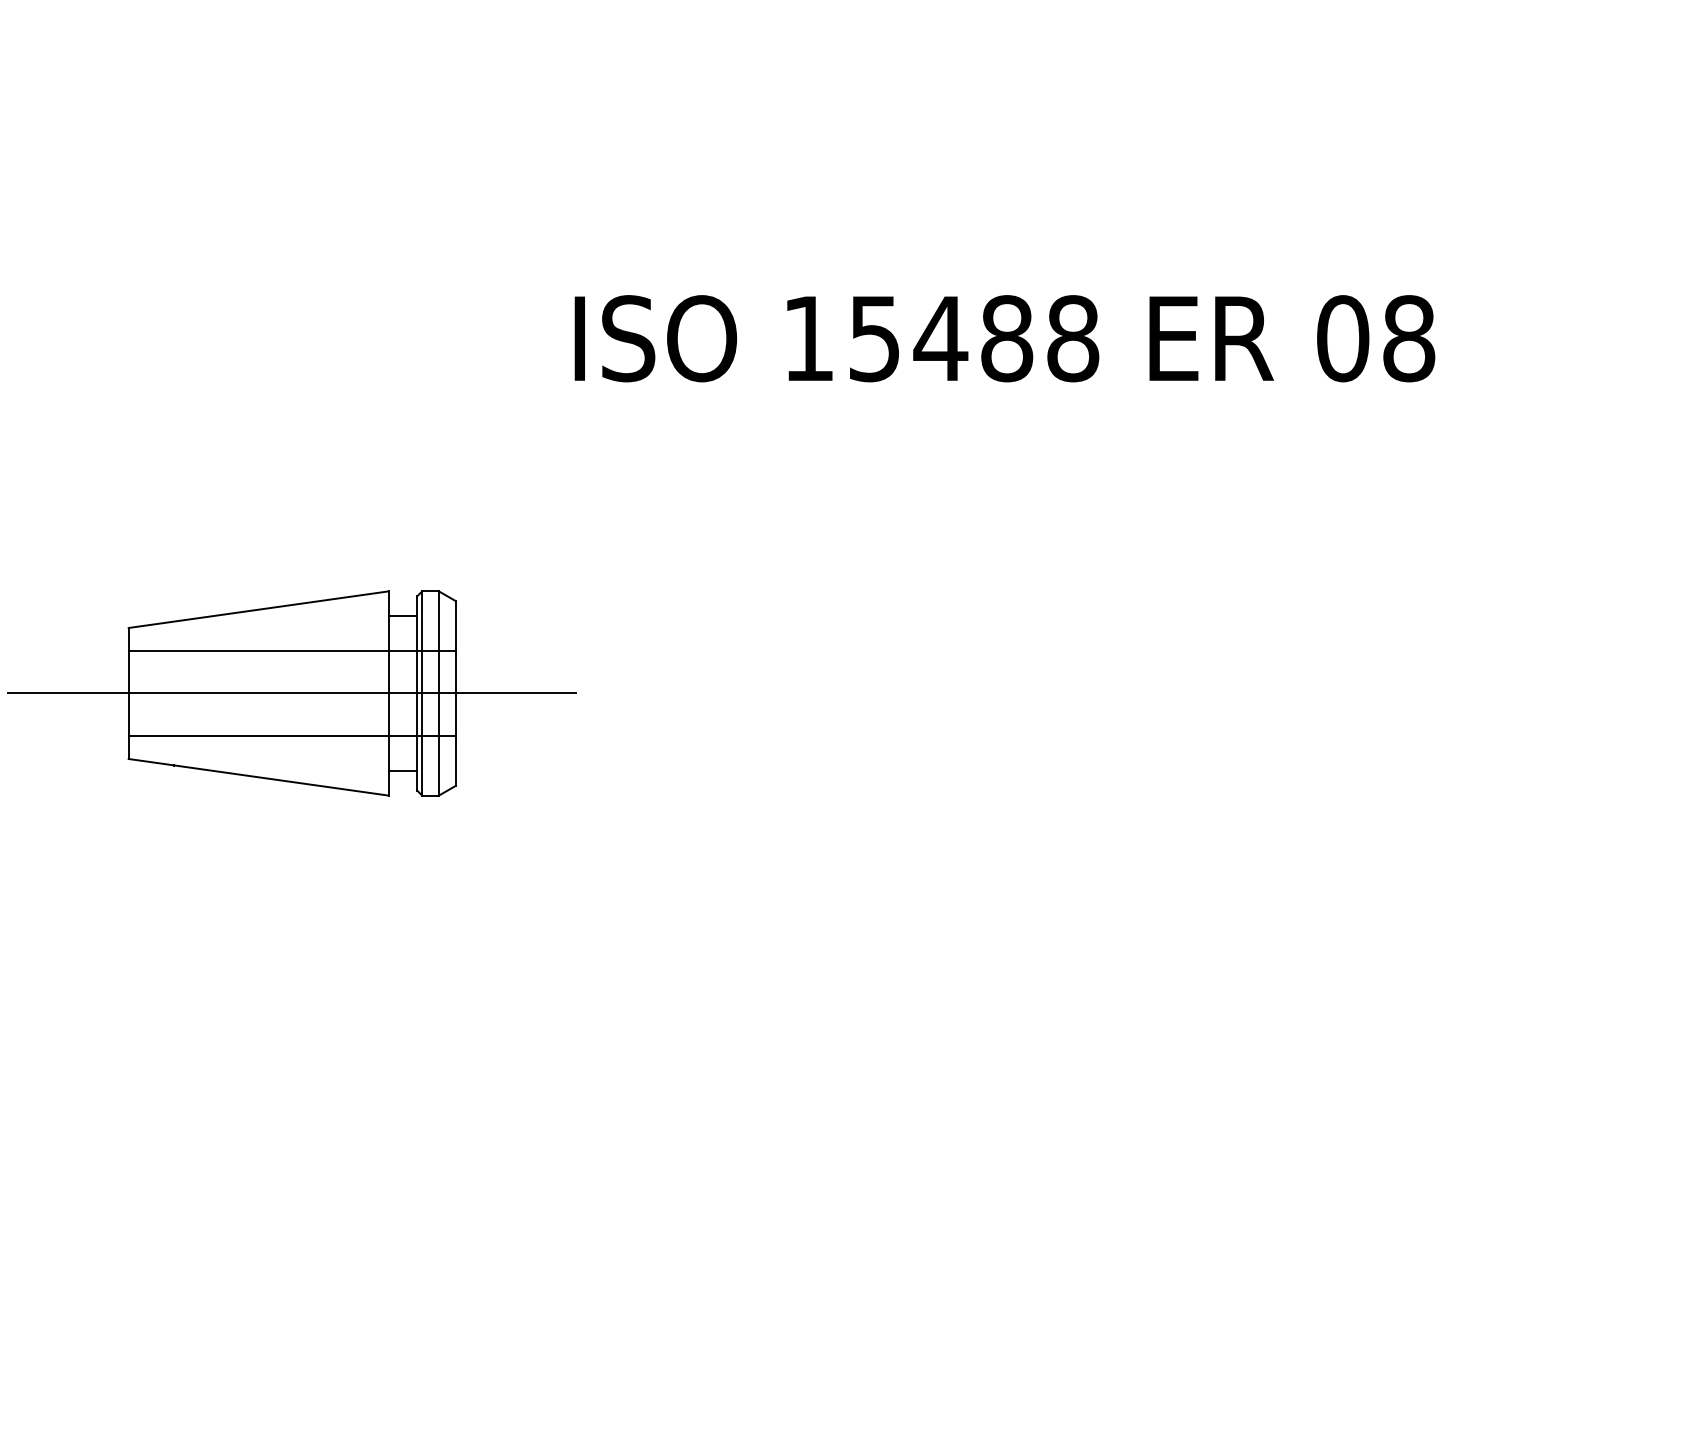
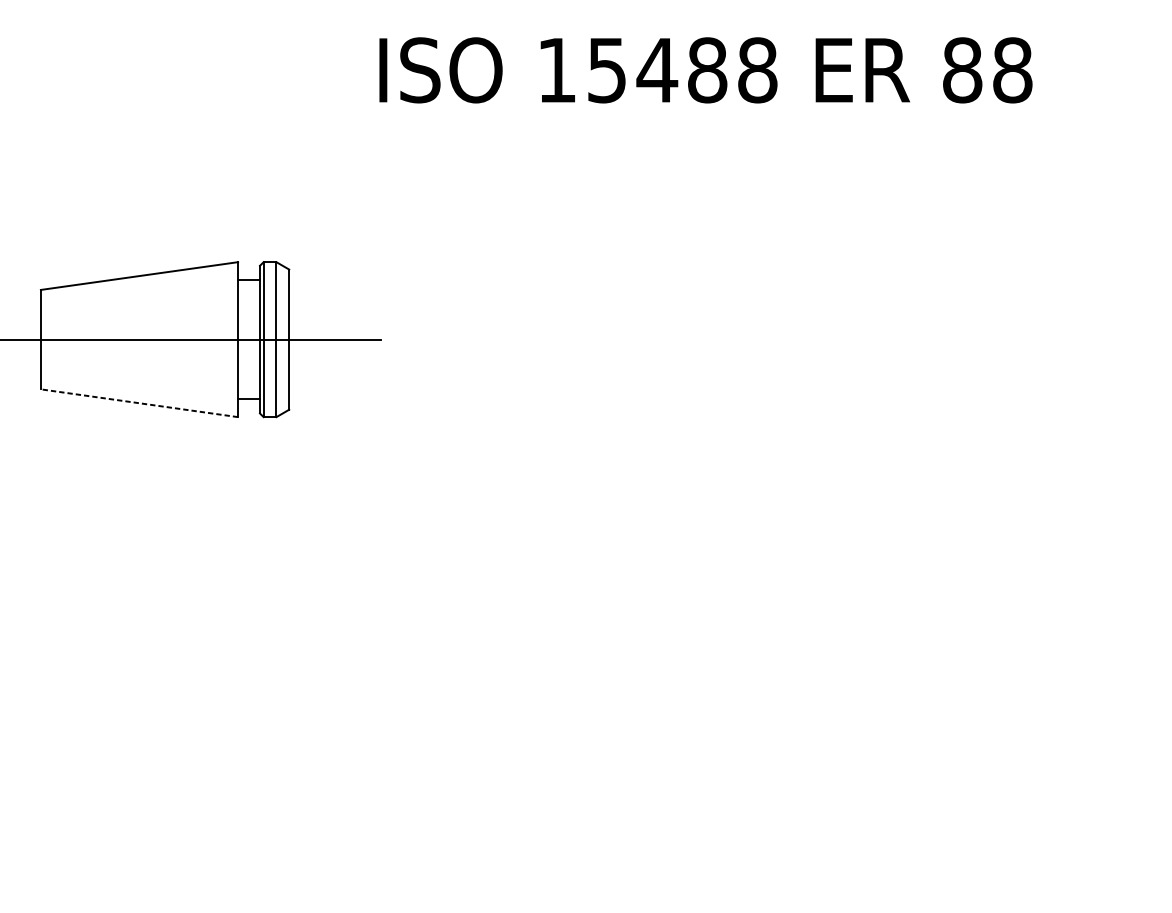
text: (1343, 338) -> (962, 70), 08 -> 88
line: (291, 651) -> (164, 307), removed
line: (291, 735) -> (164, 371), removed
line: (258, 777) -> (139, 403), solid -> dashed

